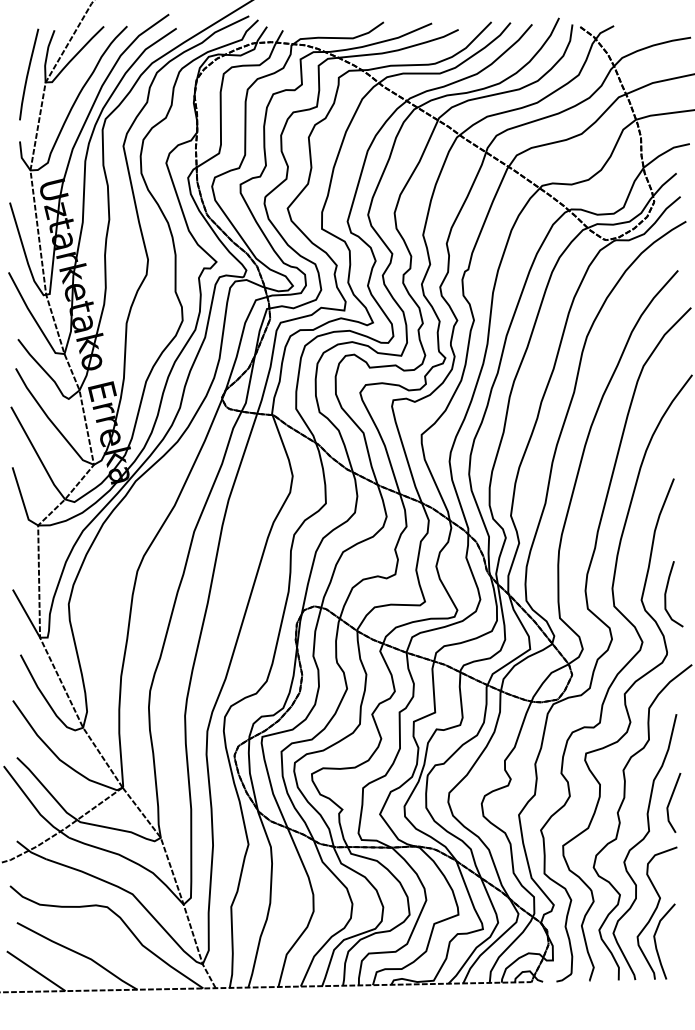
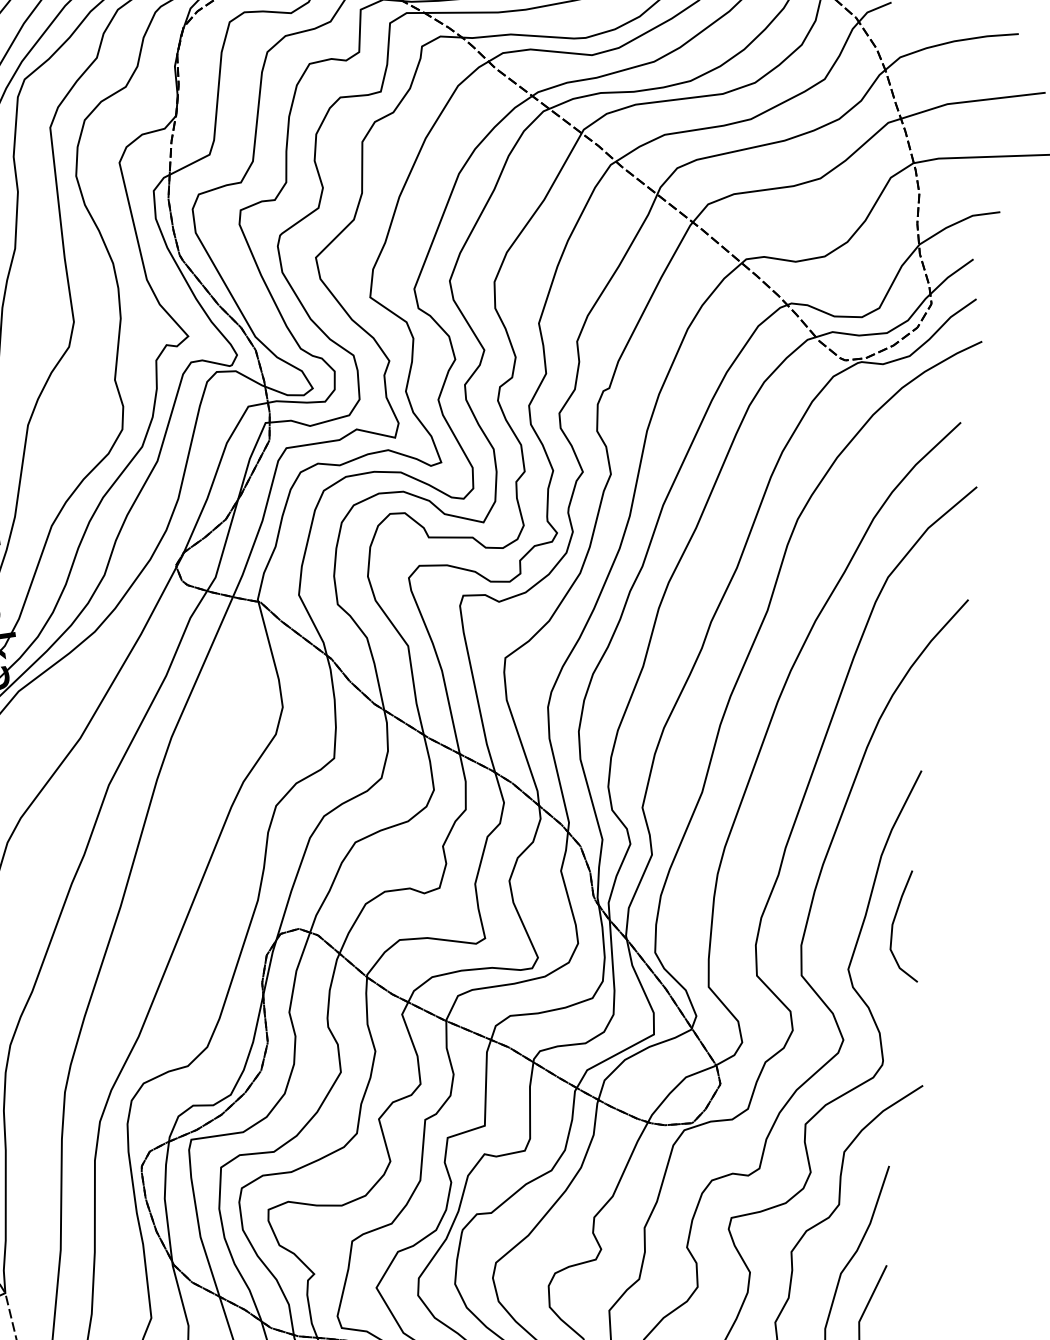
curve: (666, 594) -> (894, 925), moved

